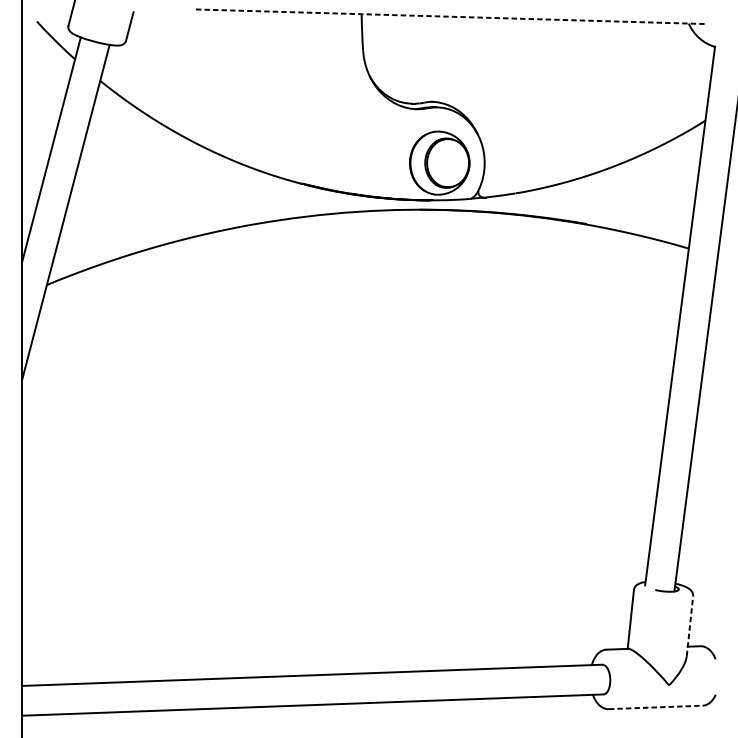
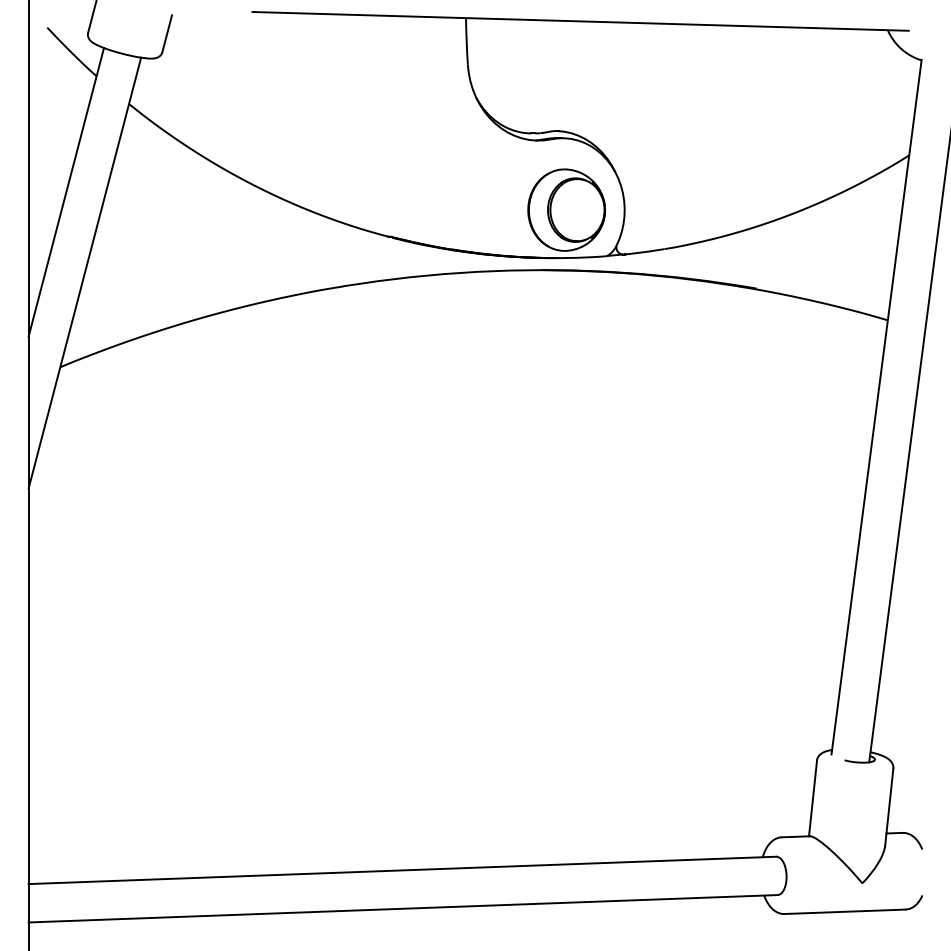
line: (451, 16) -> (581, 21), dashed -> solid
line: (690, 626) -> (889, 807), dashed -> solid
line: (656, 707) -> (845, 911), dashed -> solid

